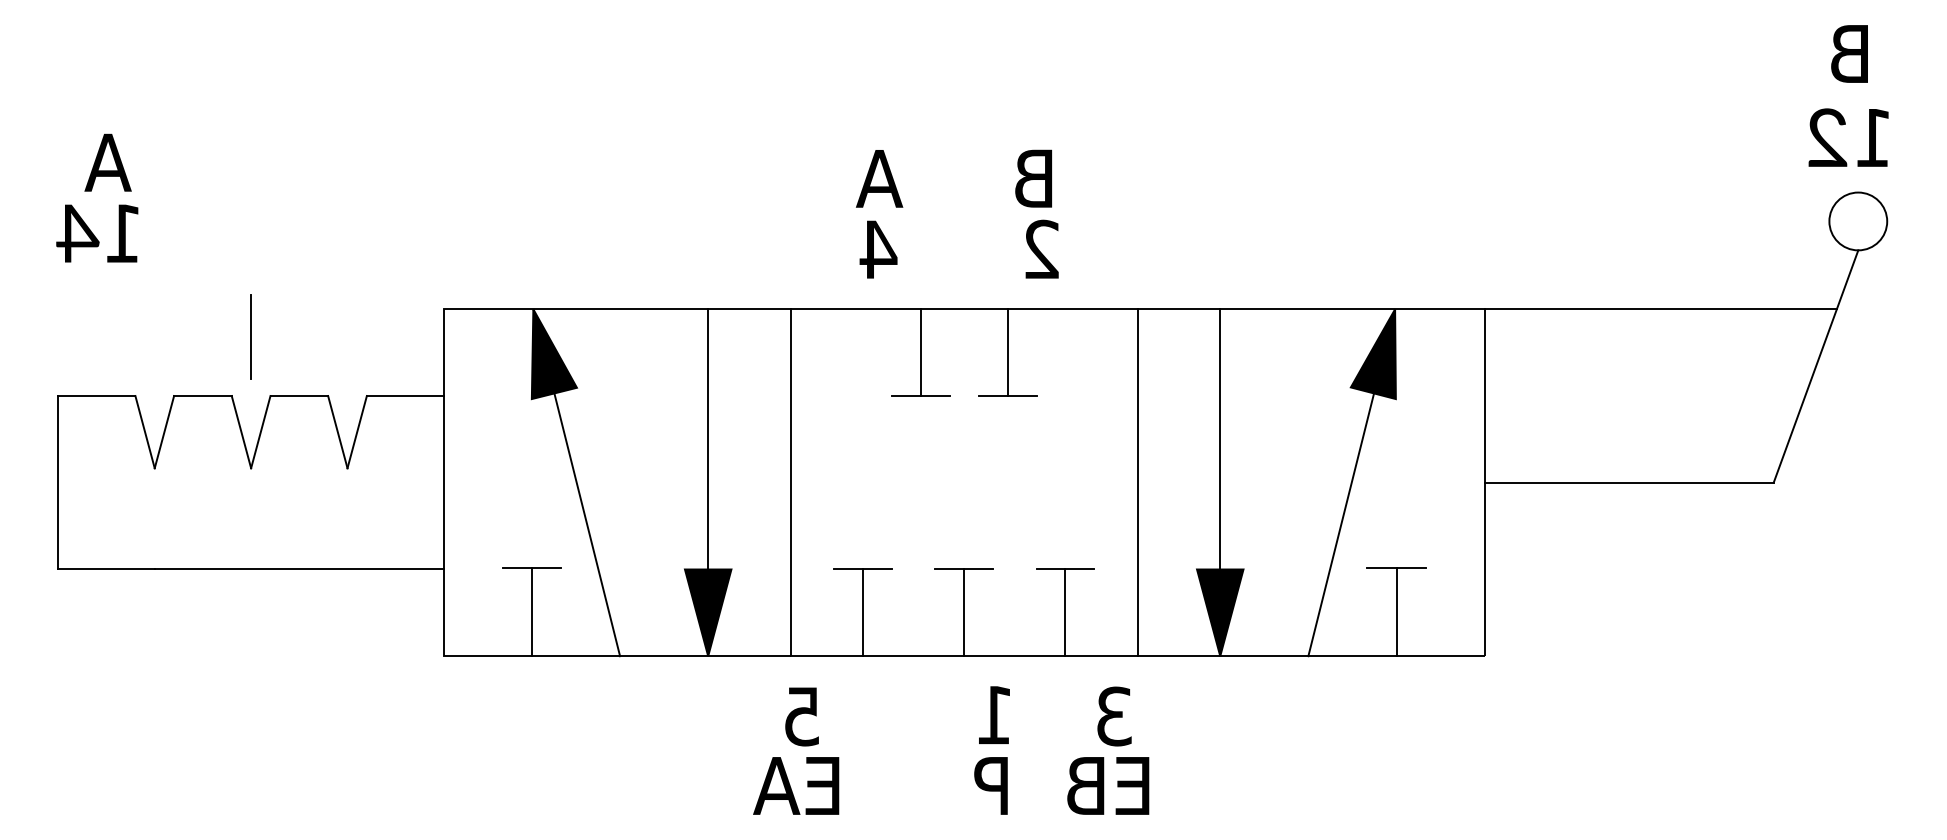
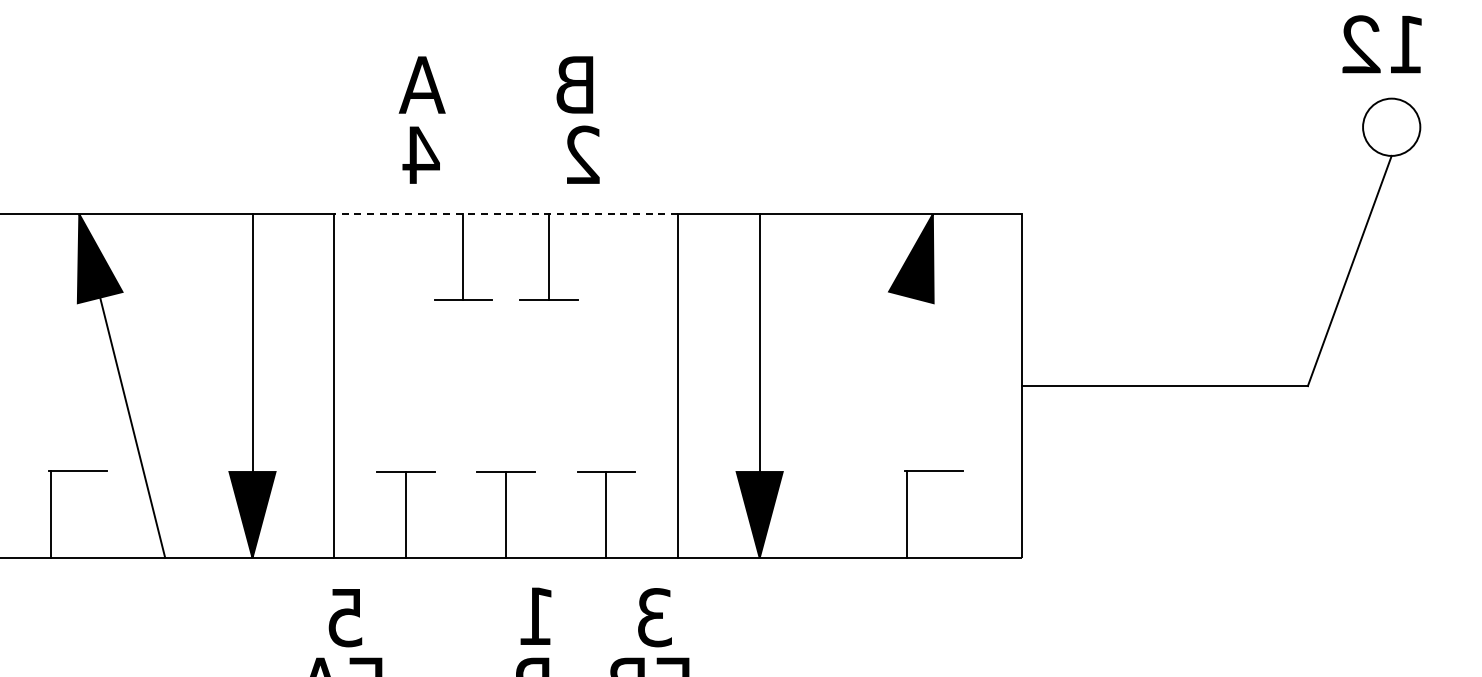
line: (963, 309) -> (505, 214), solid -> dashed
line: (1660, 309) -> (1195, 214), removed
line: (1341, 524) -> (879, 427), removed
line: (531, 612) -> (50, 514), moved
line: (1396, 612) -> (906, 514), moved

